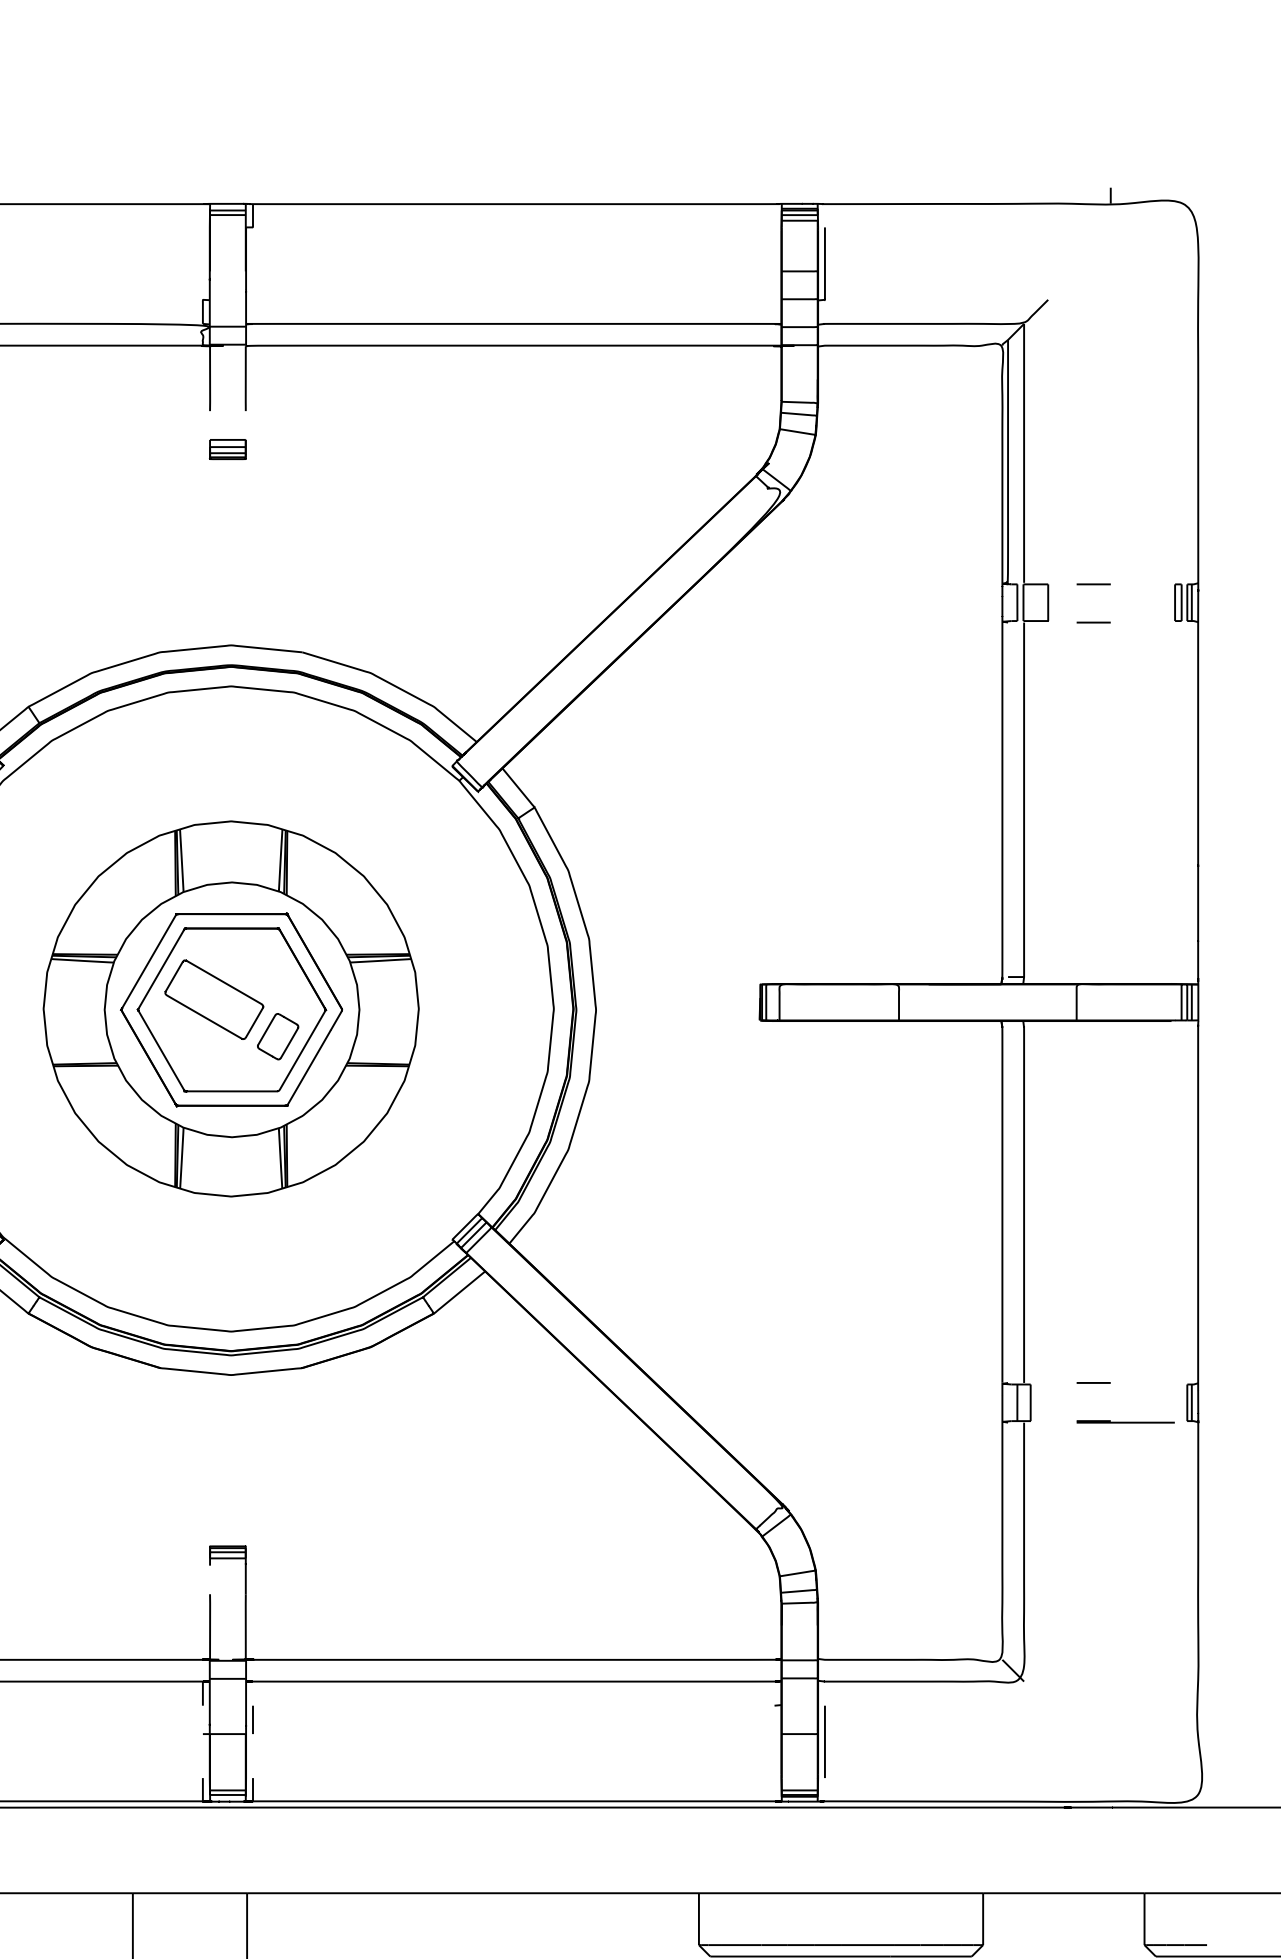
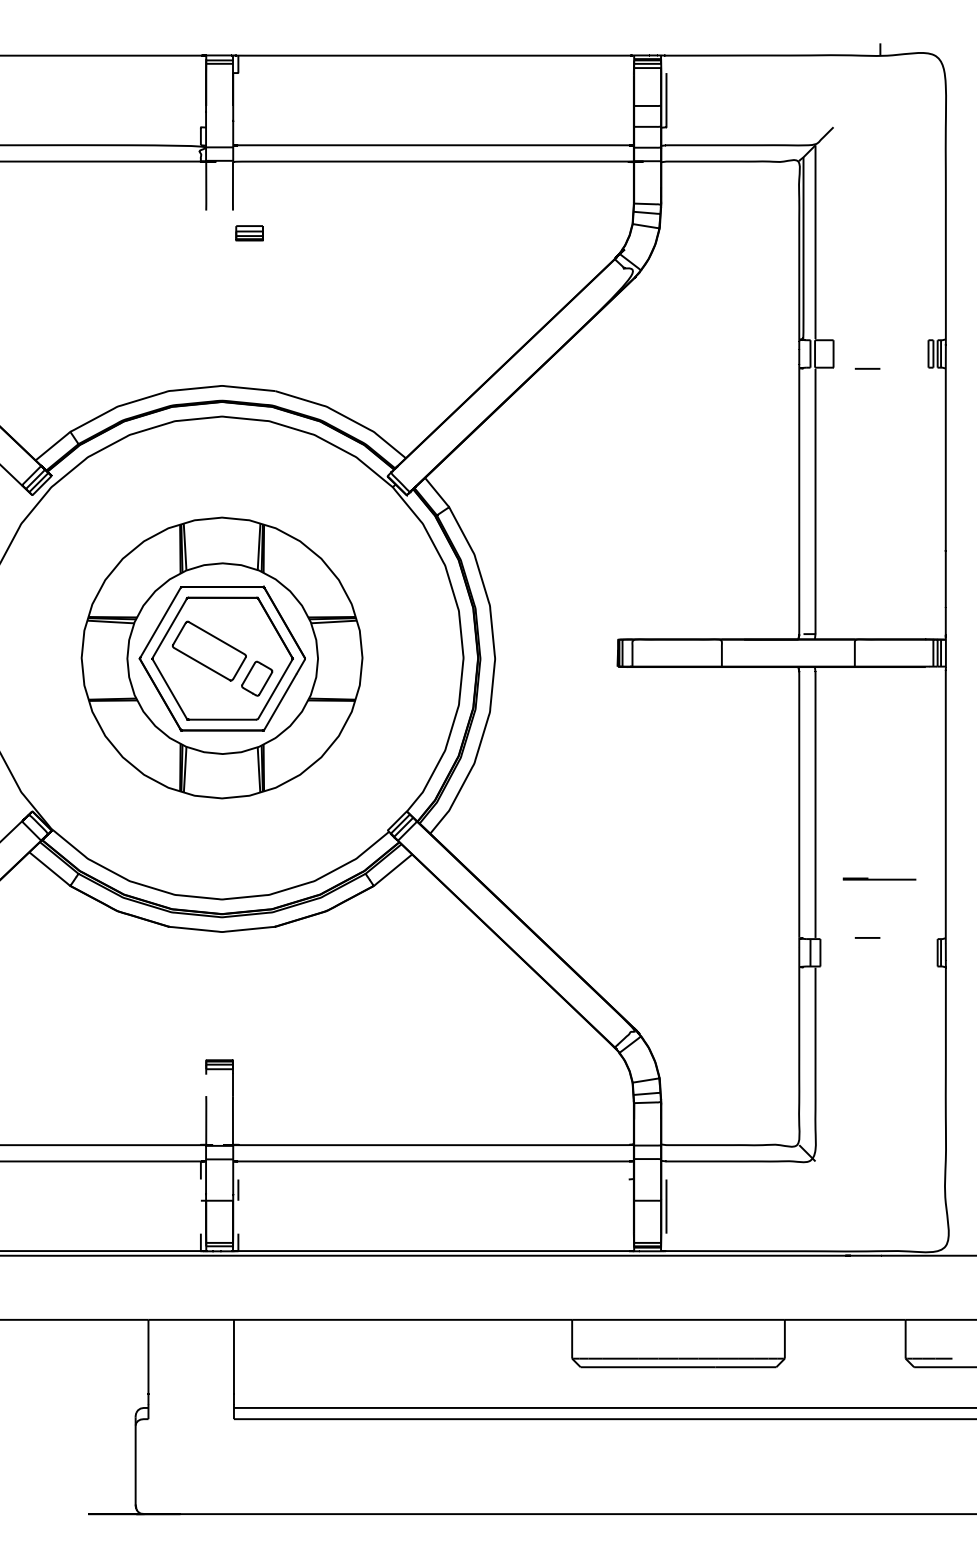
part: (227, 449) -> (249, 233), moved
line: (1093, 584) -> (867, 340), removed
line: (1125, 1421) -> (879, 878), moved

